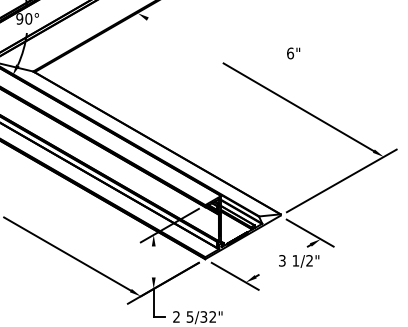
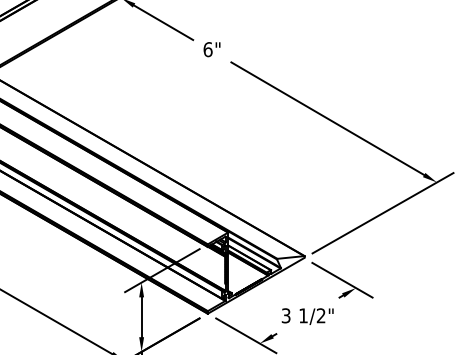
line: (170, 32) -> (163, 22), added
text: (293, 53) -> (211, 49), moved
line: (153, 261) -> (141, 316), added
text: (299, 261) -> (308, 316), moved

